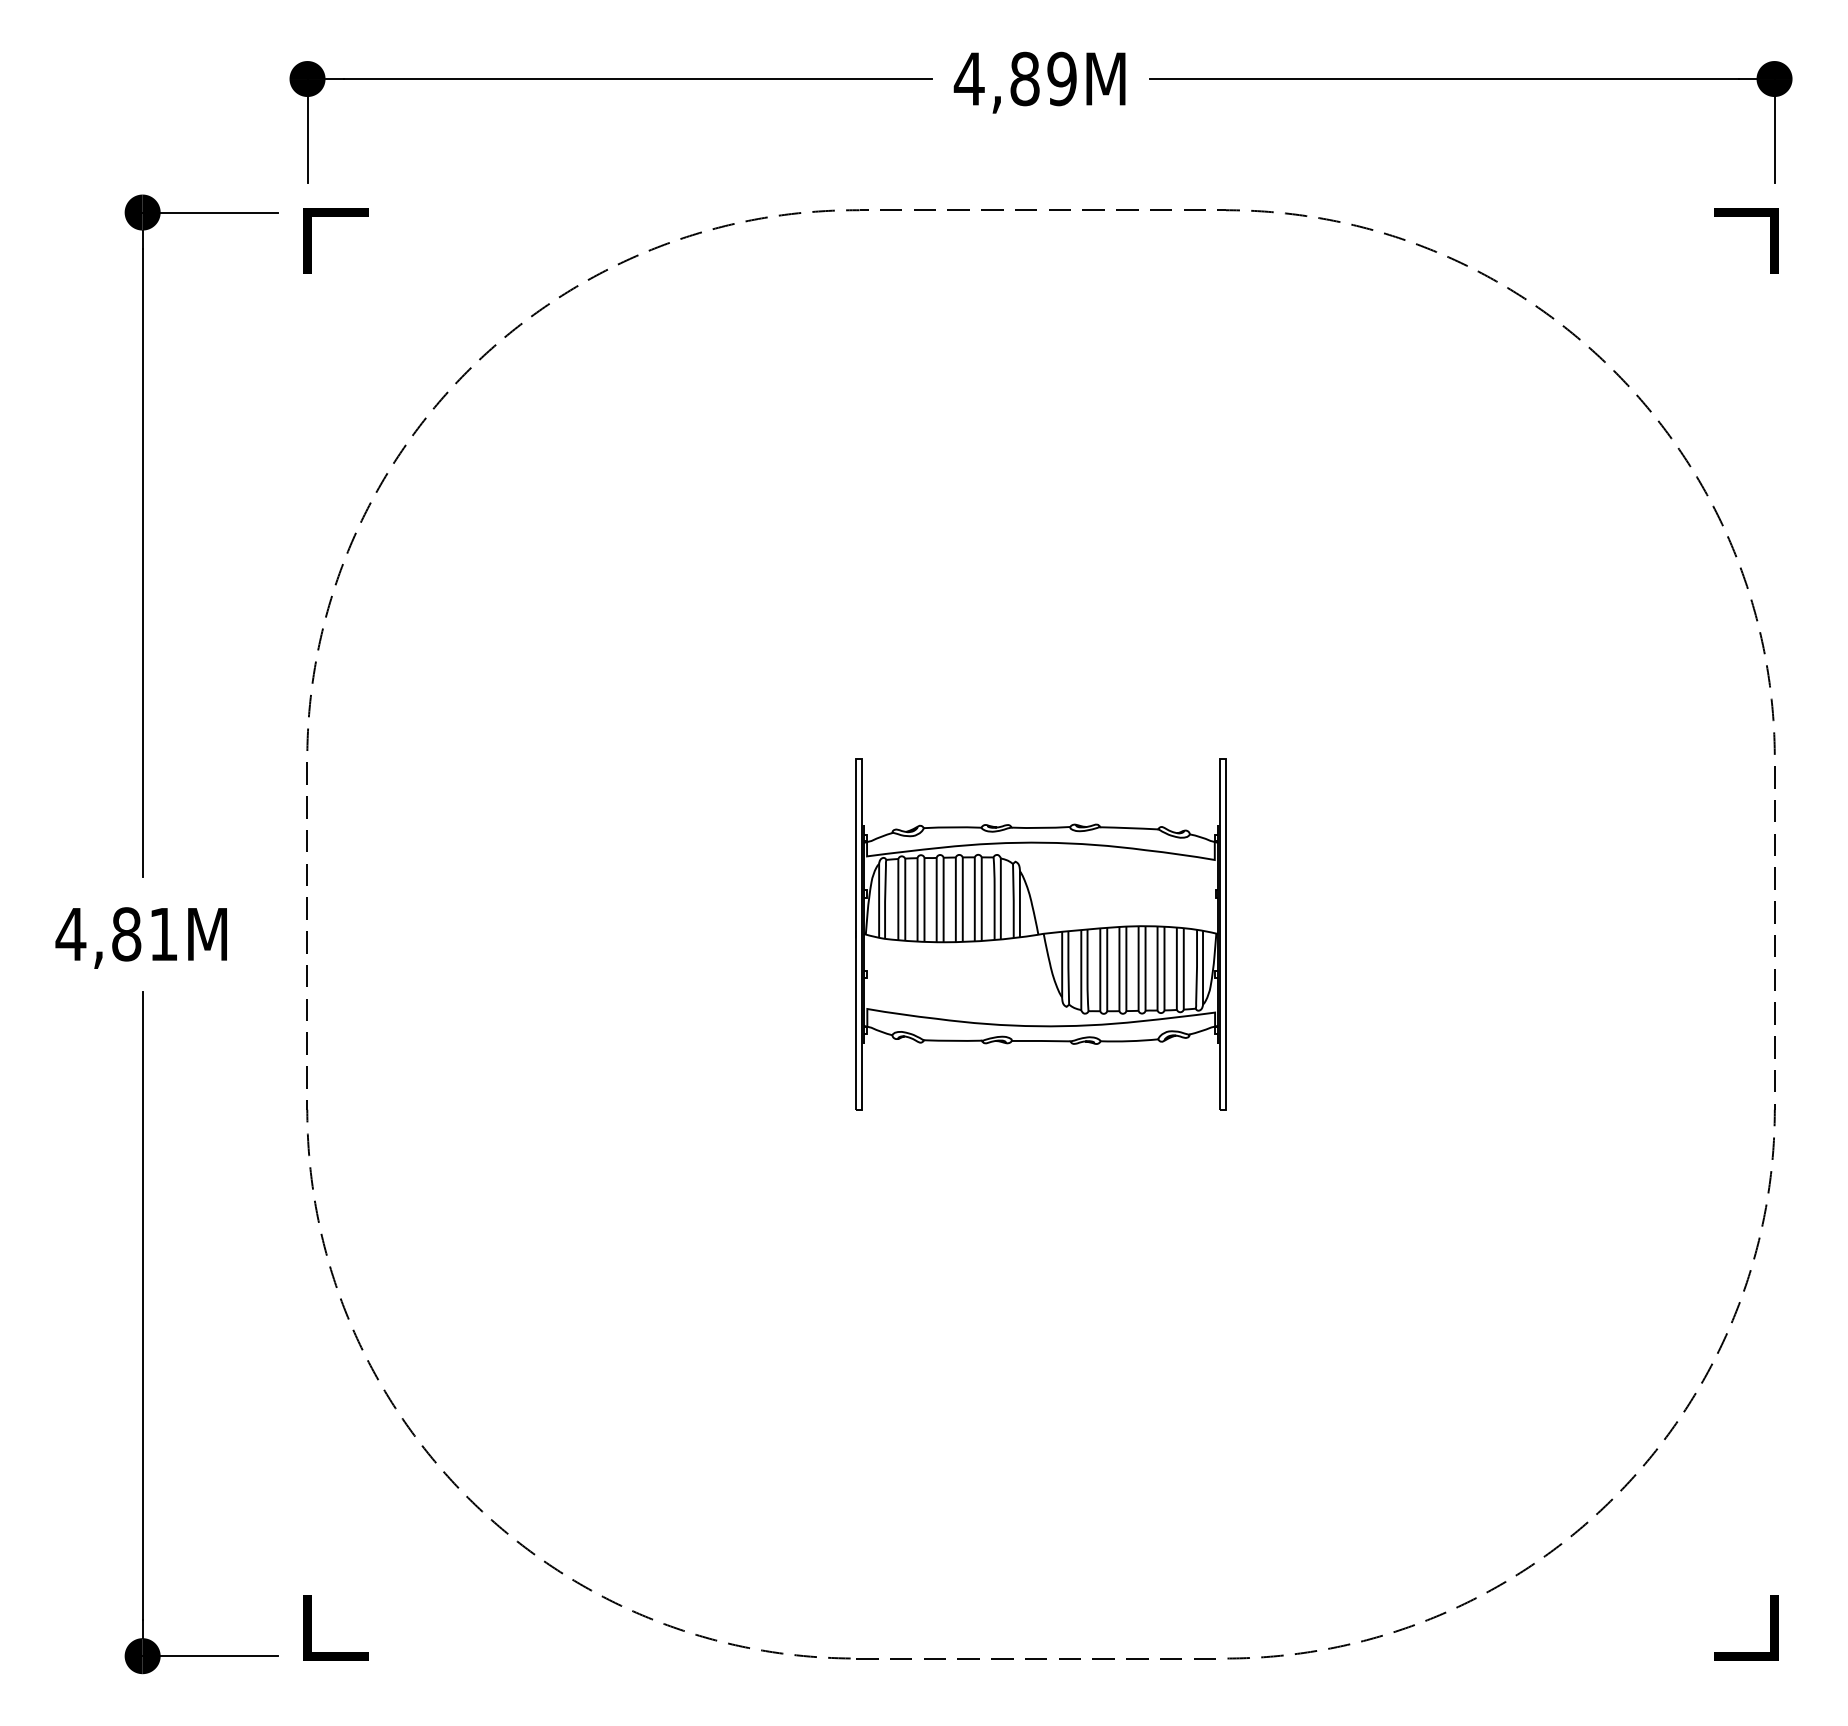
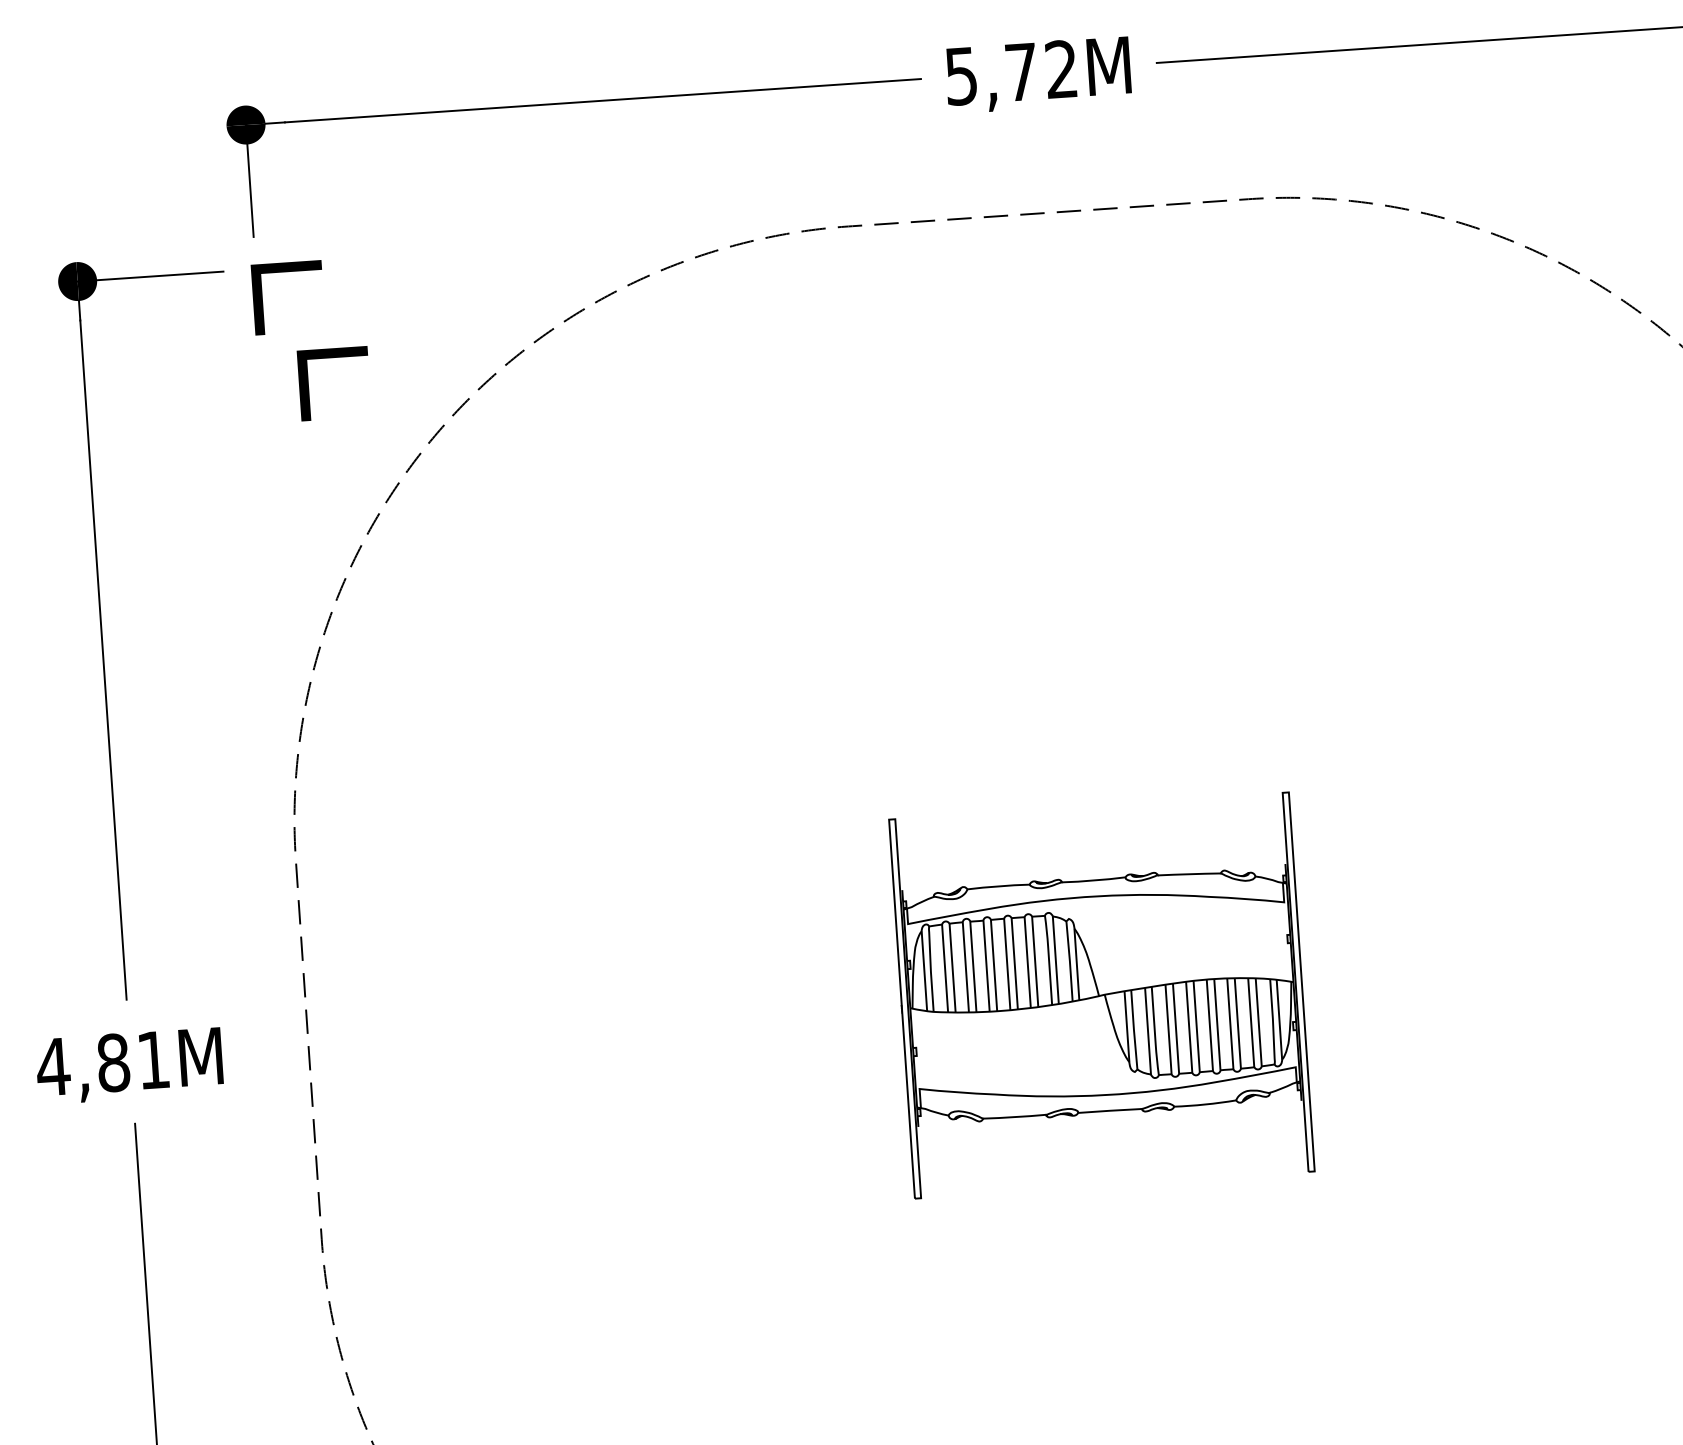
text: (1014, 78) -> (1010, 72), 4,89M -> 5,72M
part: (372, 298) -> (332, 357), added

